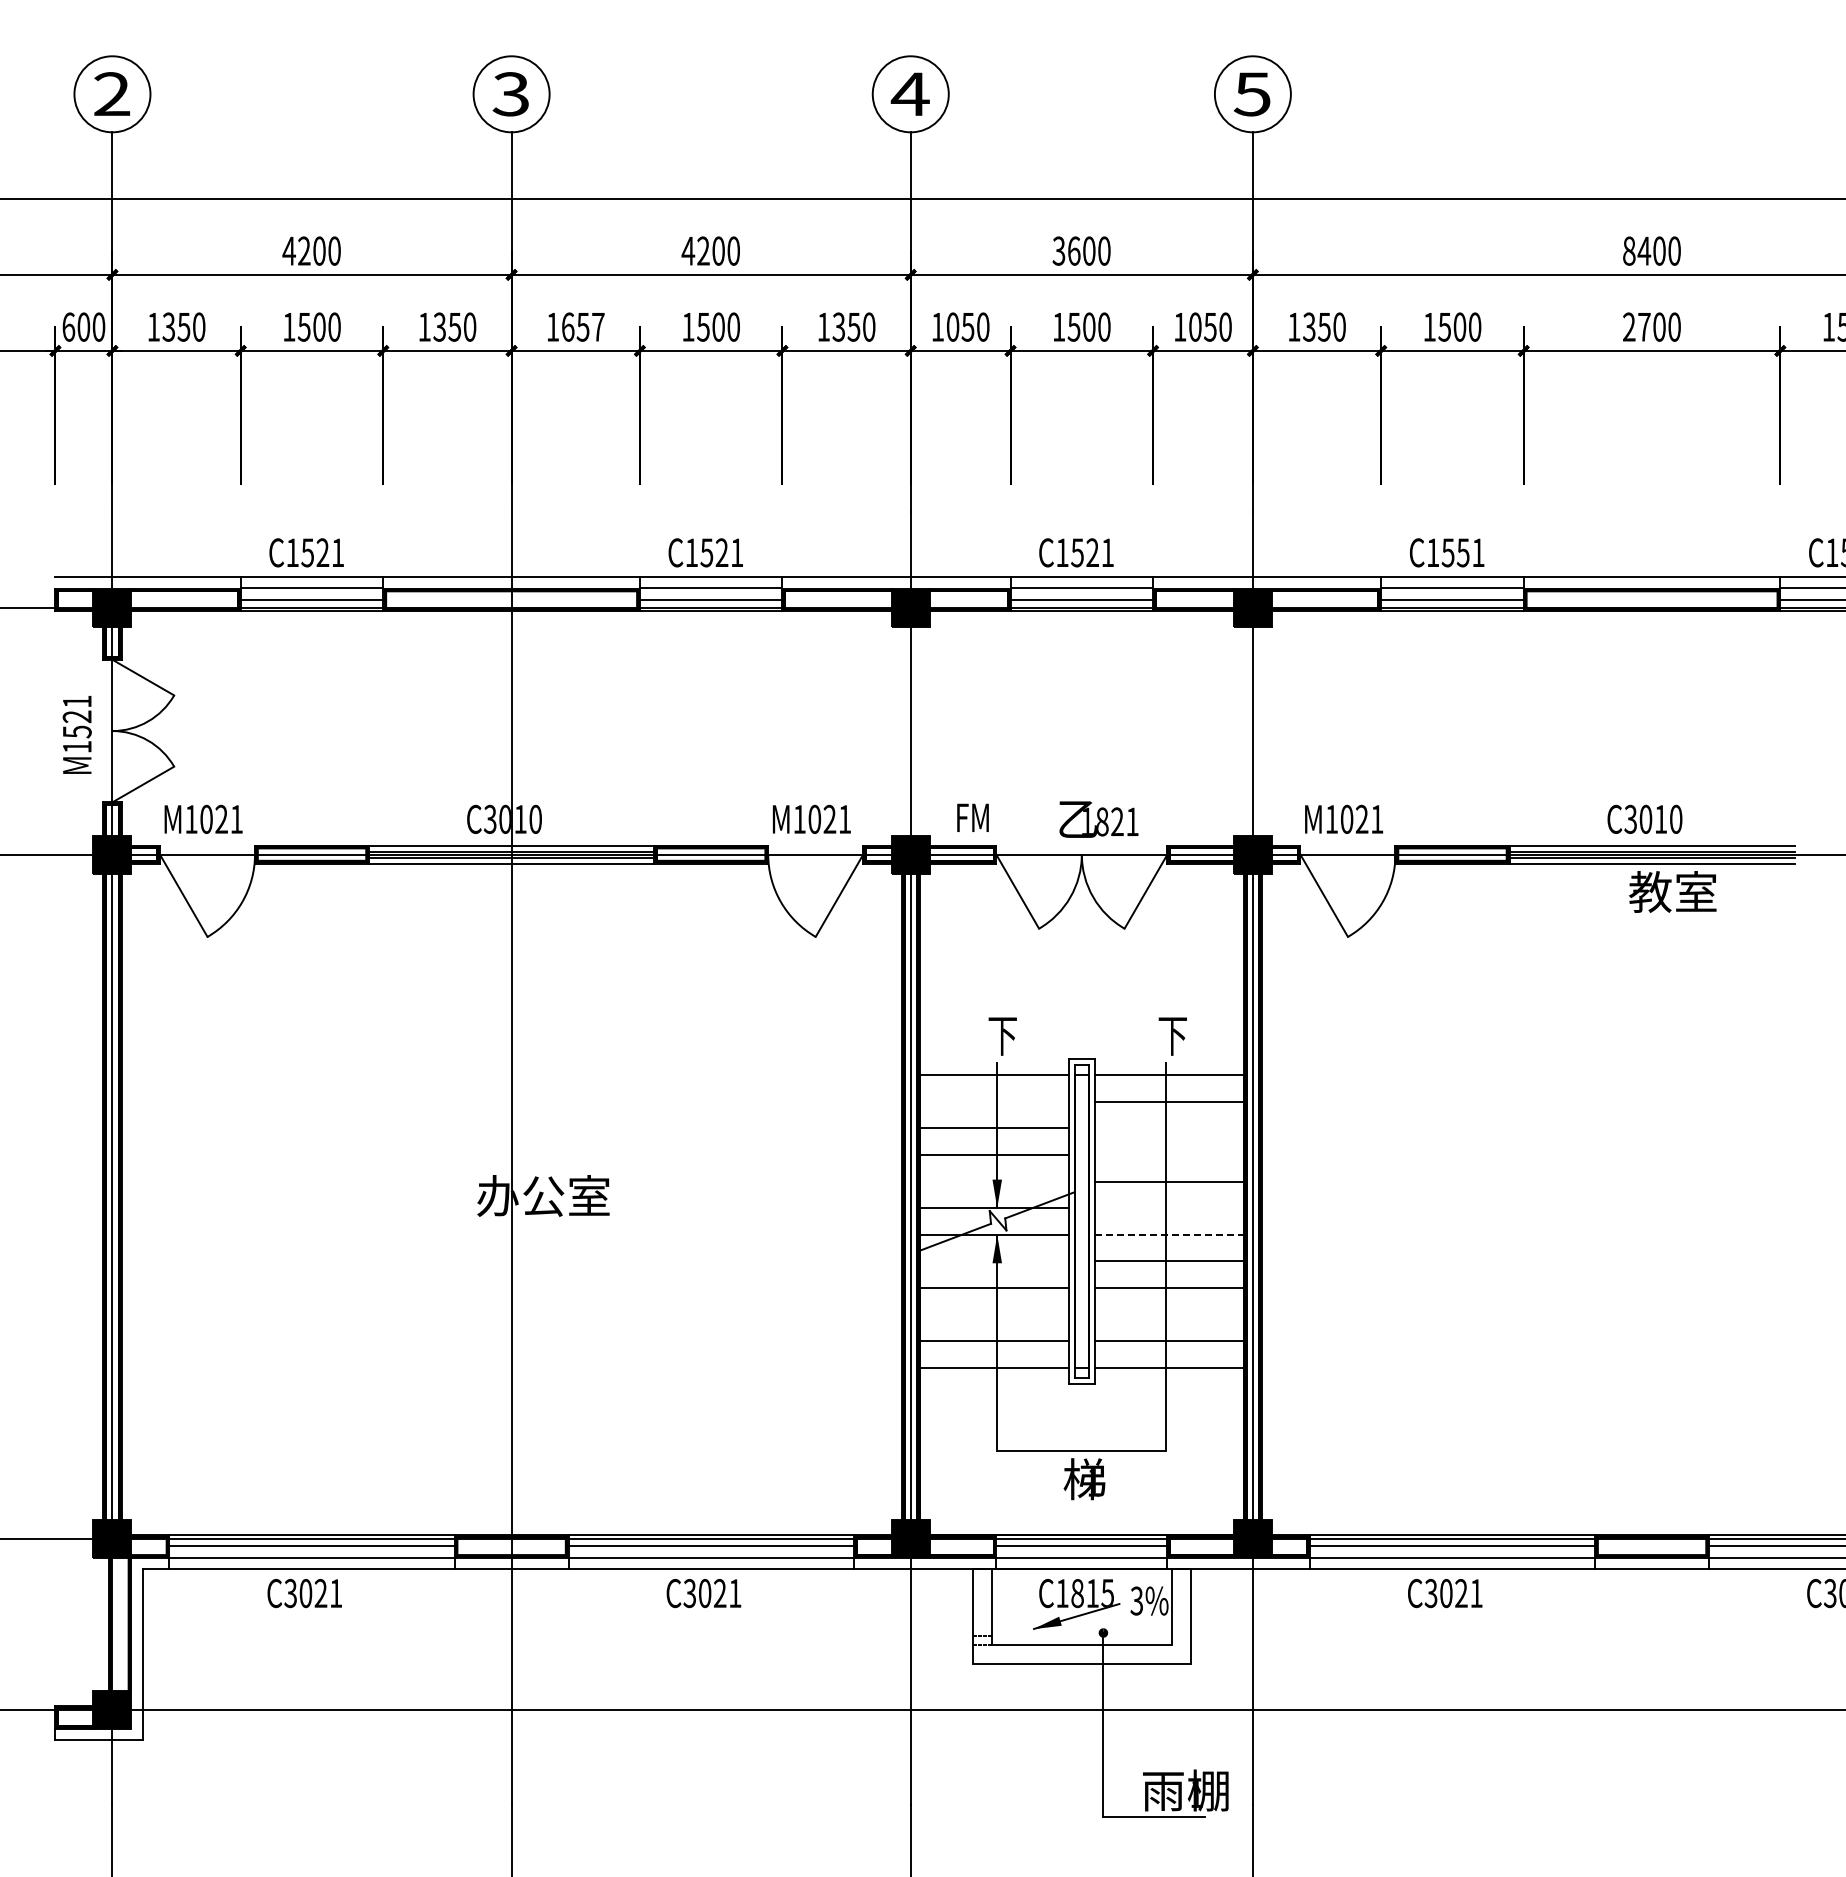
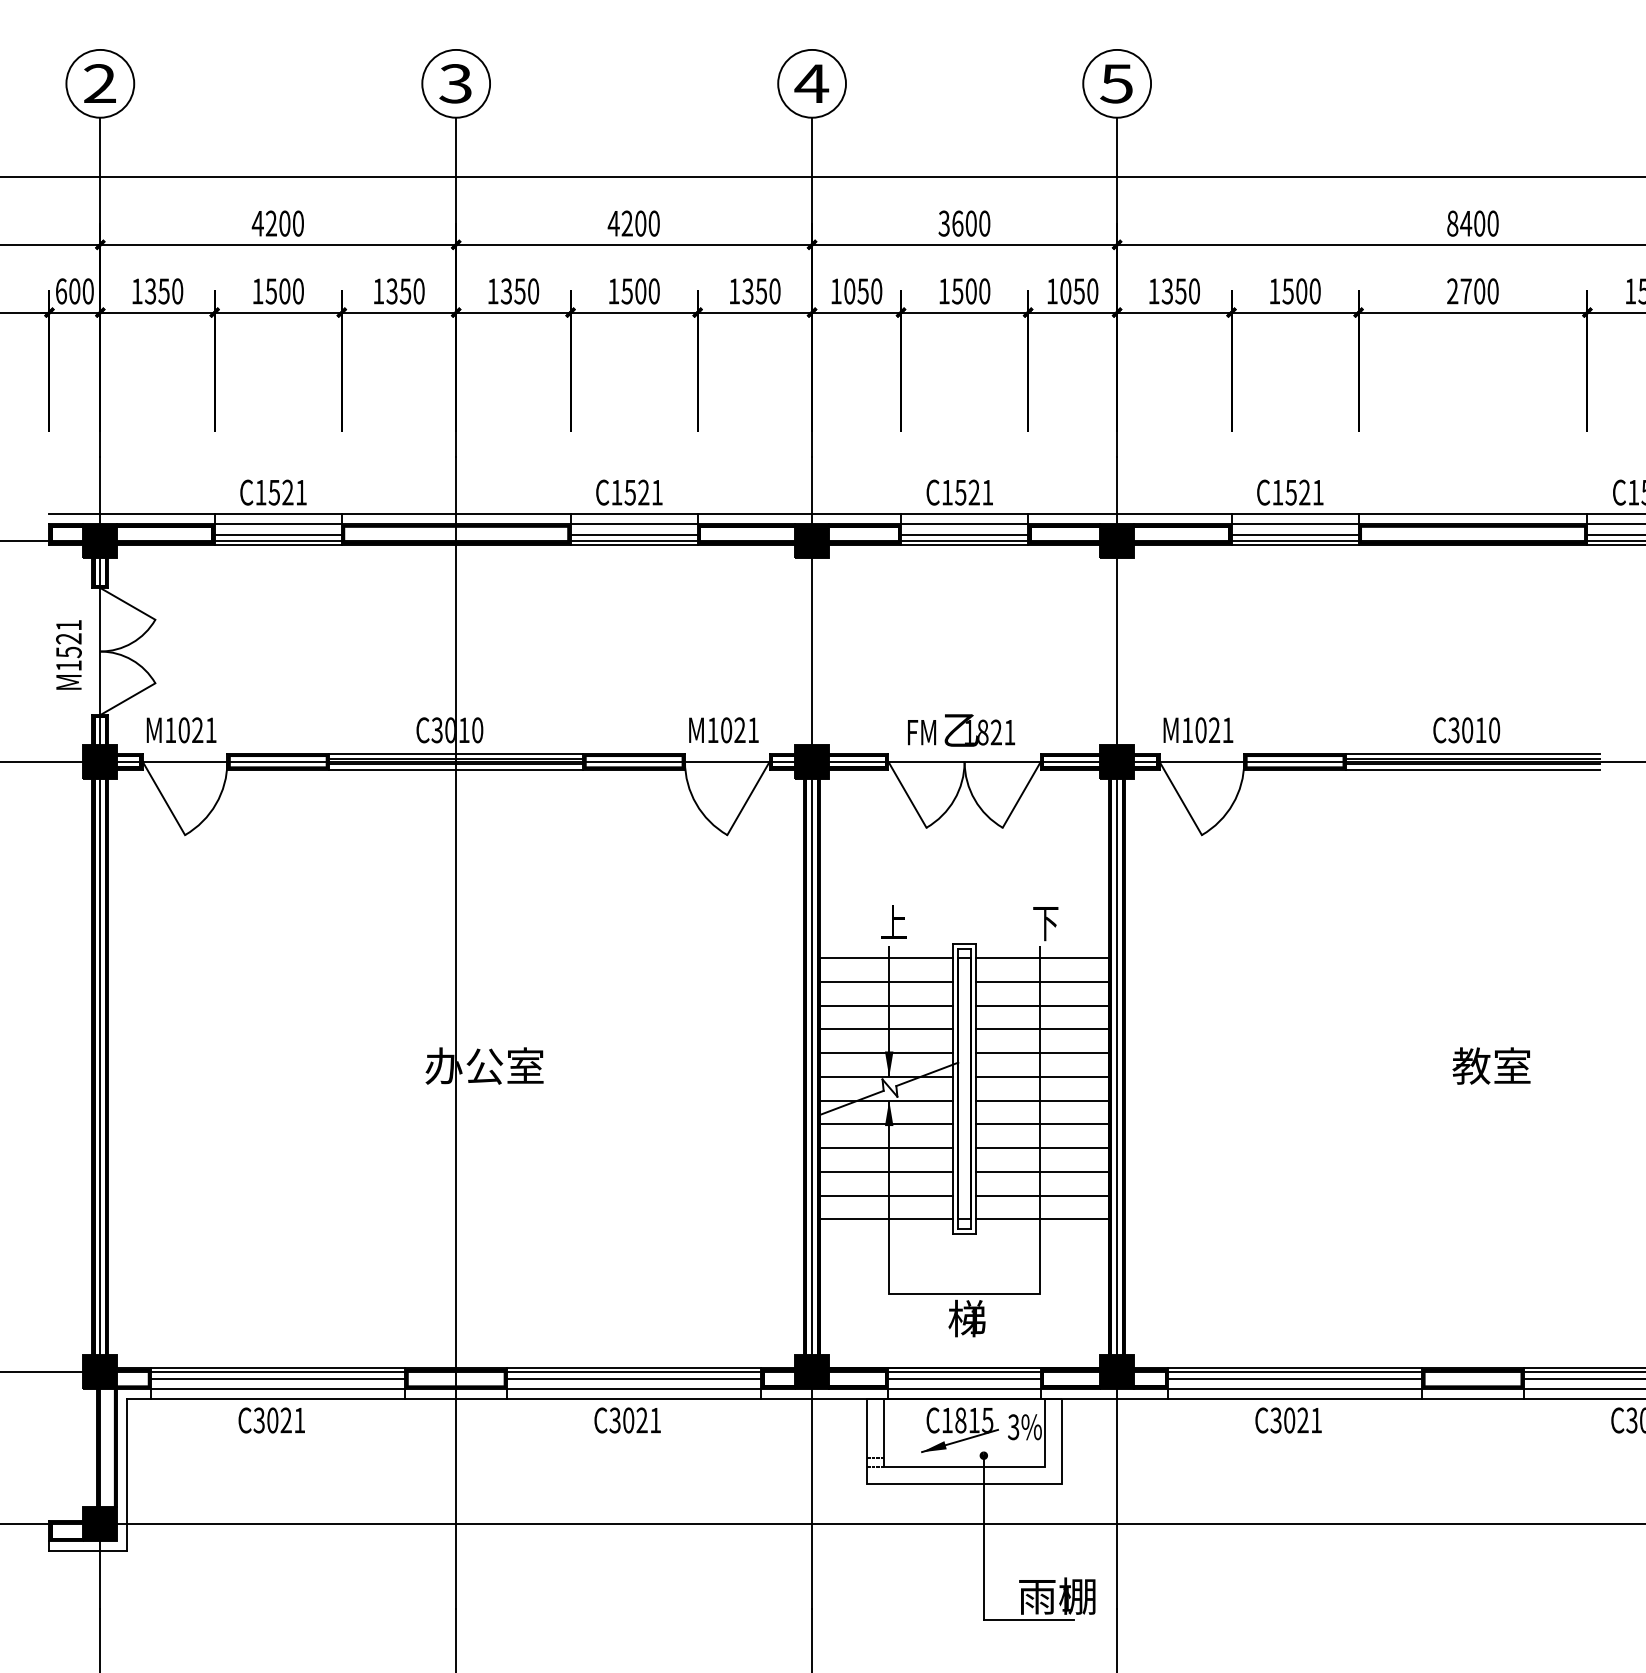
text: (582, 326) -> (519, 290), 1657 -> 1350
text: (1462, 552) -> (1304, 492), C1551 -> C1521
text: (972, 817) -> (921, 732), moved
text: (1672, 891) -> (1491, 1065), moved
text: (1002, 1035) -> (893, 922), 下 -> 上
line: (994, 1101) -> (886, 981), added
line: (1168, 1128) -> (1041, 1005), added
line: (1168, 1154) -> (1041, 1029), added
line: (994, 1181) -> (886, 1053), added
line: (1168, 1208) -> (1041, 1077), added
line: (1169, 1234) -> (1042, 1100), dashed -> solid
line: (994, 1261) -> (886, 1124), added
line: (994, 1314) -> (886, 1171), added
line: (1168, 1314) -> (1041, 1171), added

